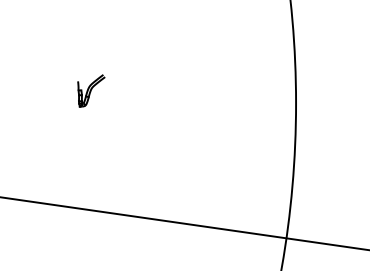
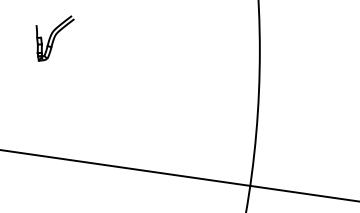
part: (91, 90) -> (55, 38), size x1.4

